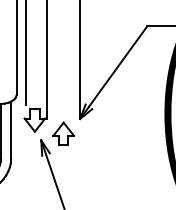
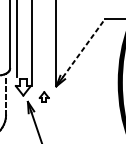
line: (118, 66) -> (84, 48), solid -> dashed
line: (11, 130) -> (6, 94), solid -> dashed
part: (63, 133) -> (44, 96), size x0.6

